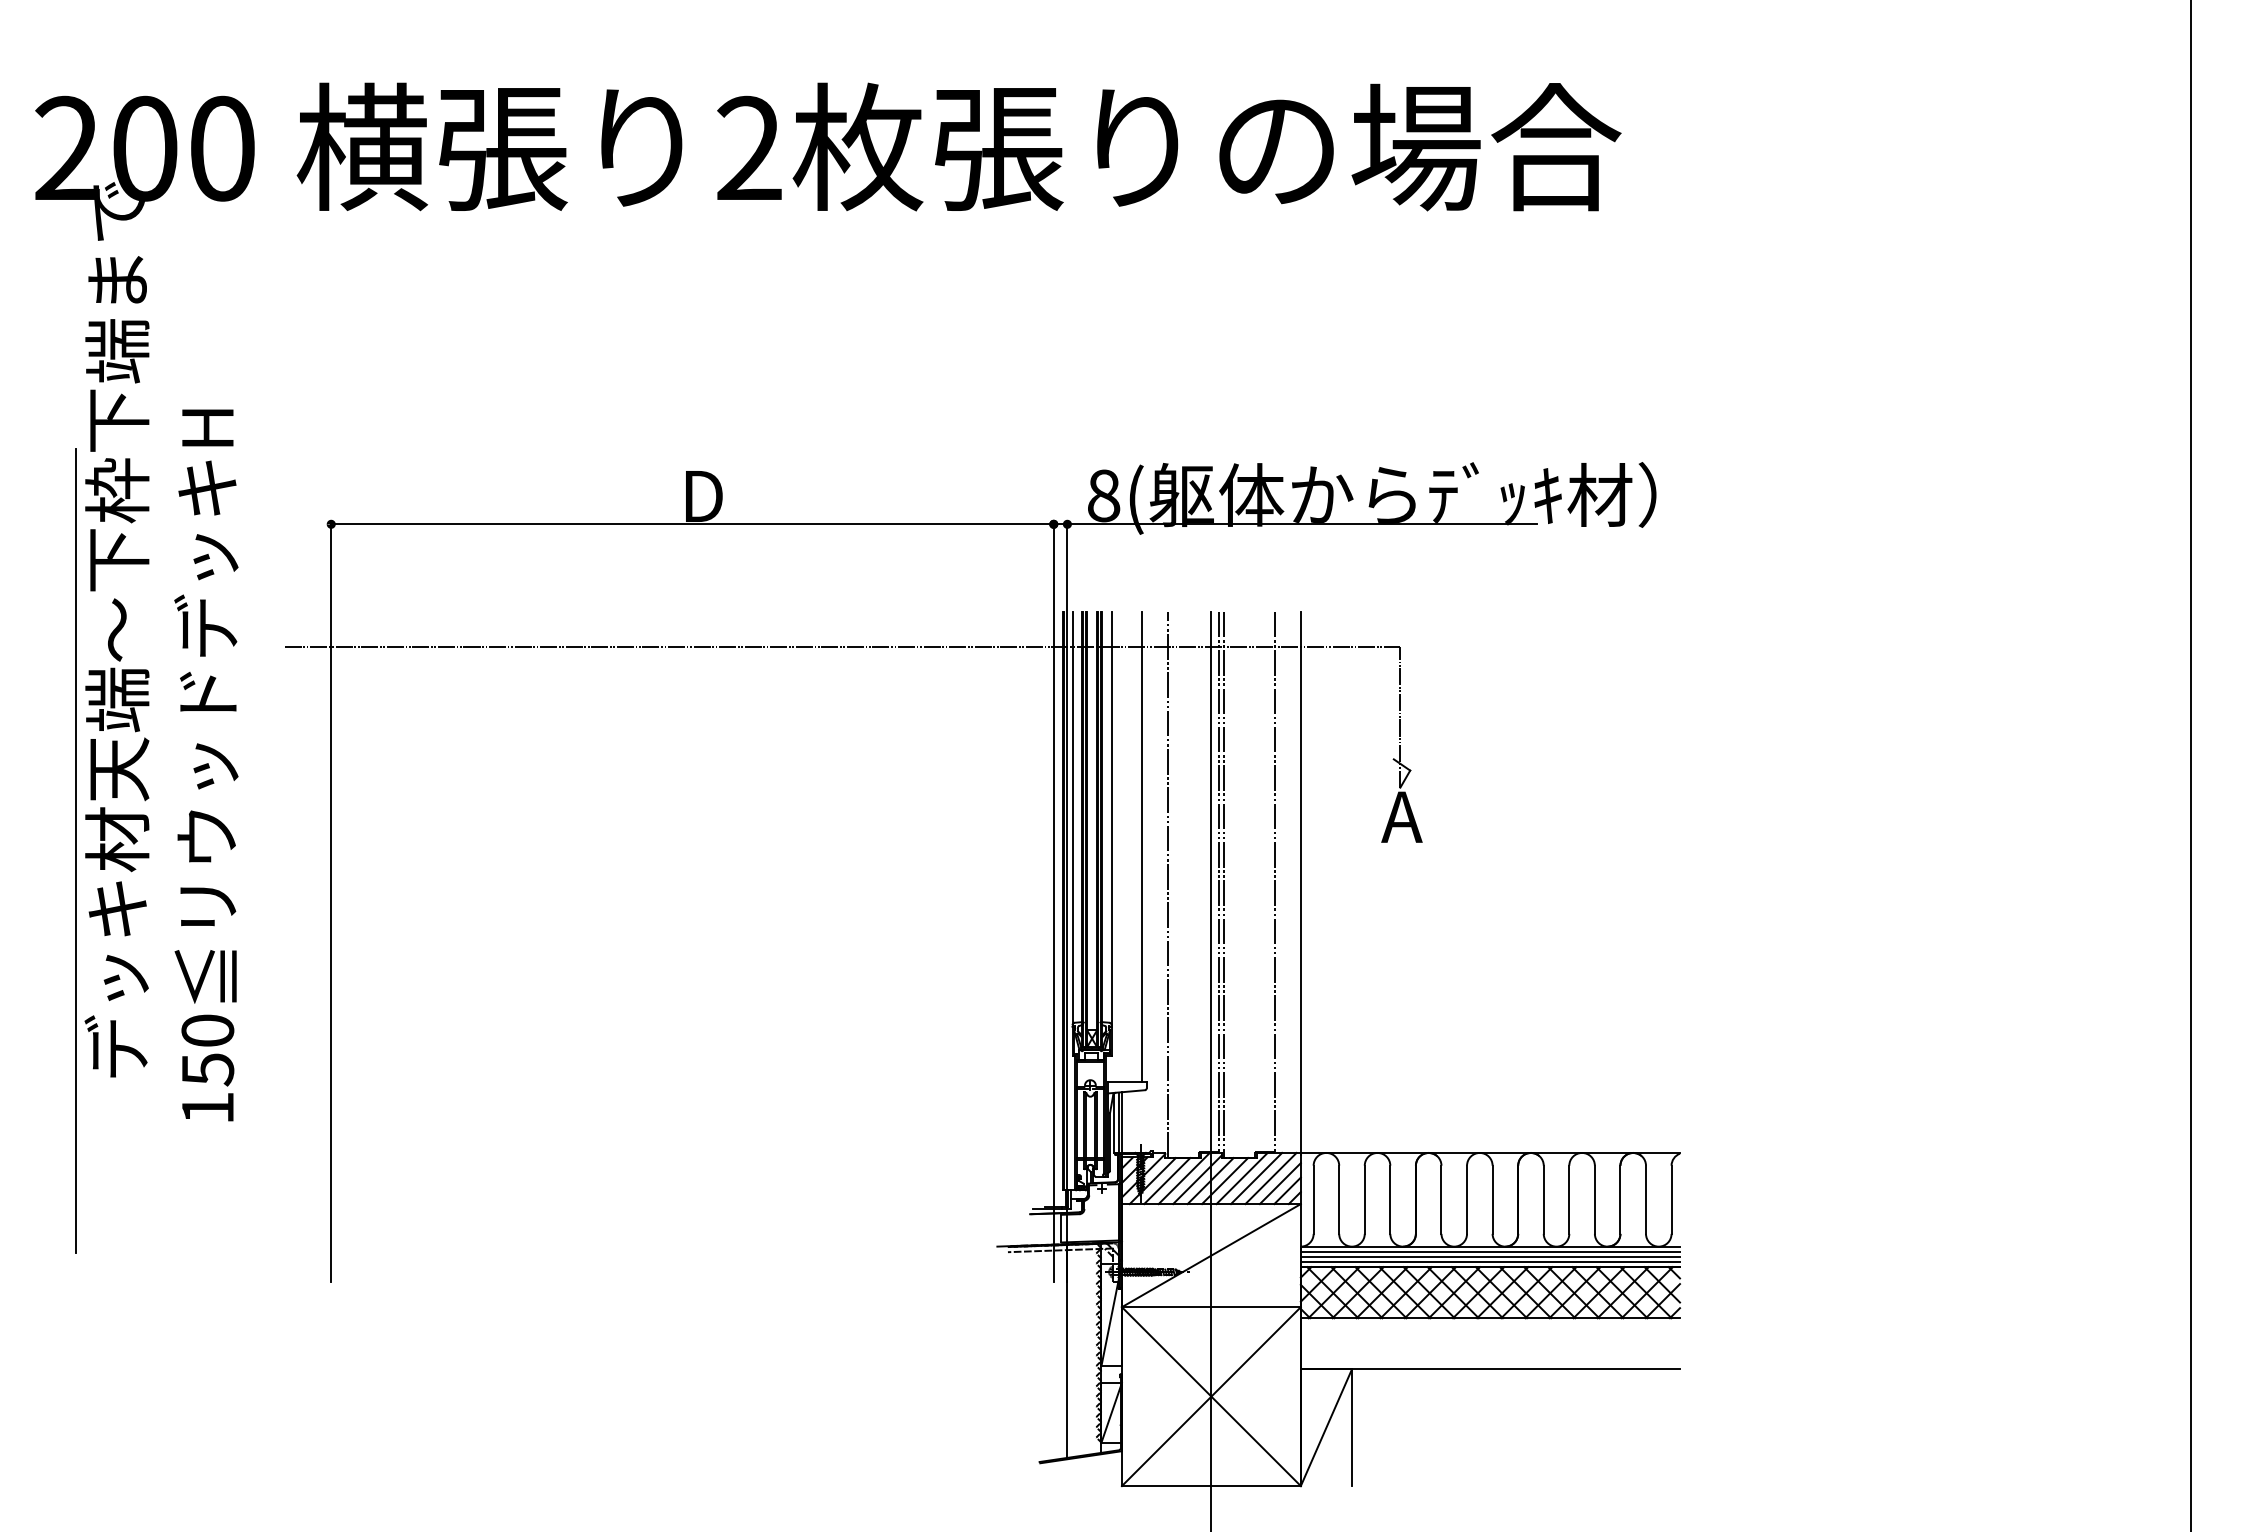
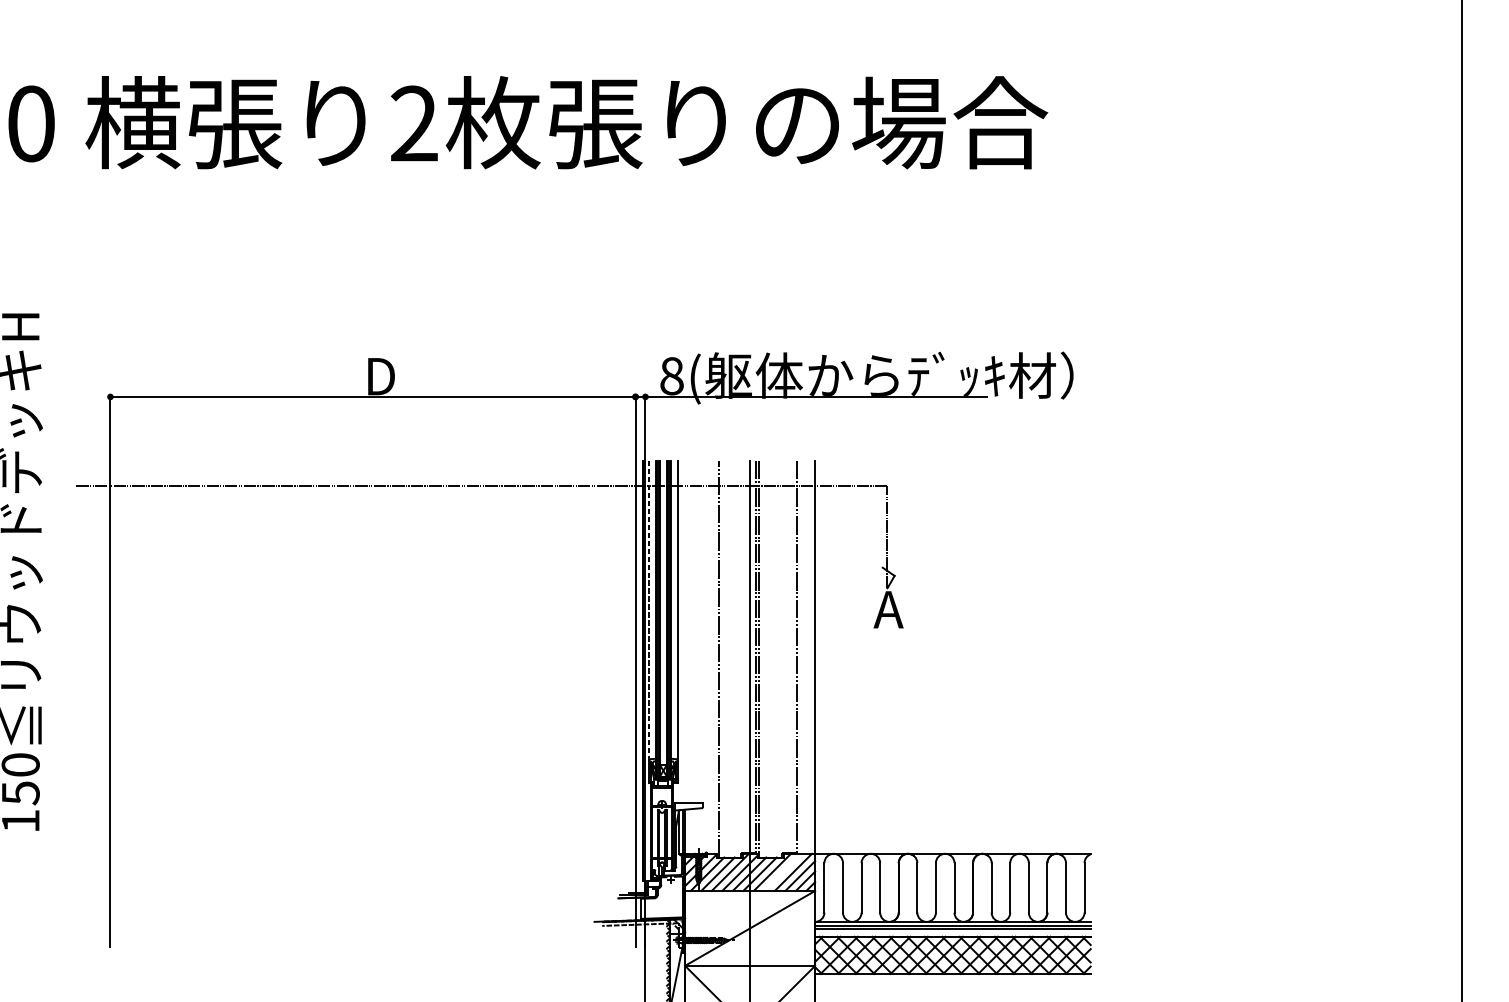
line: (1072, 818) -> (649, 610), solid -> dashed
line: (1142, 846) -> (700, 631), removed
line: (1256, 1178) -> (782, 872), removed
line: (1490, 1262) -> (952, 933), removed

